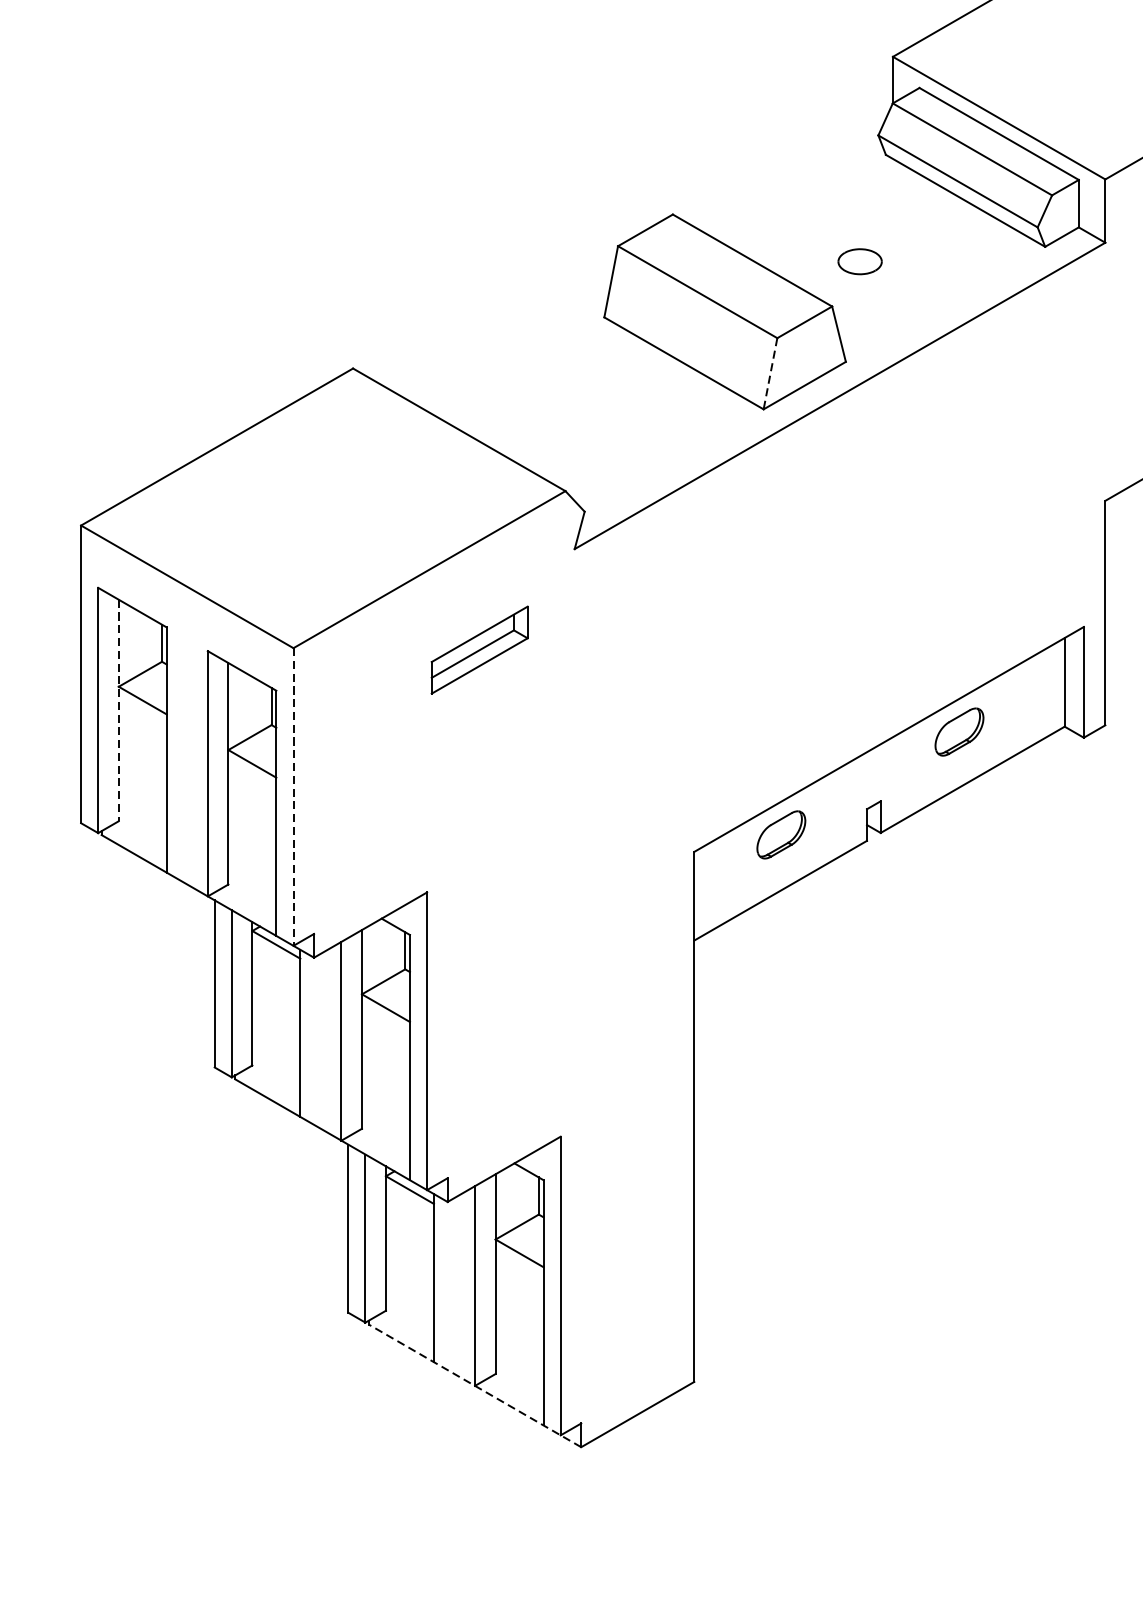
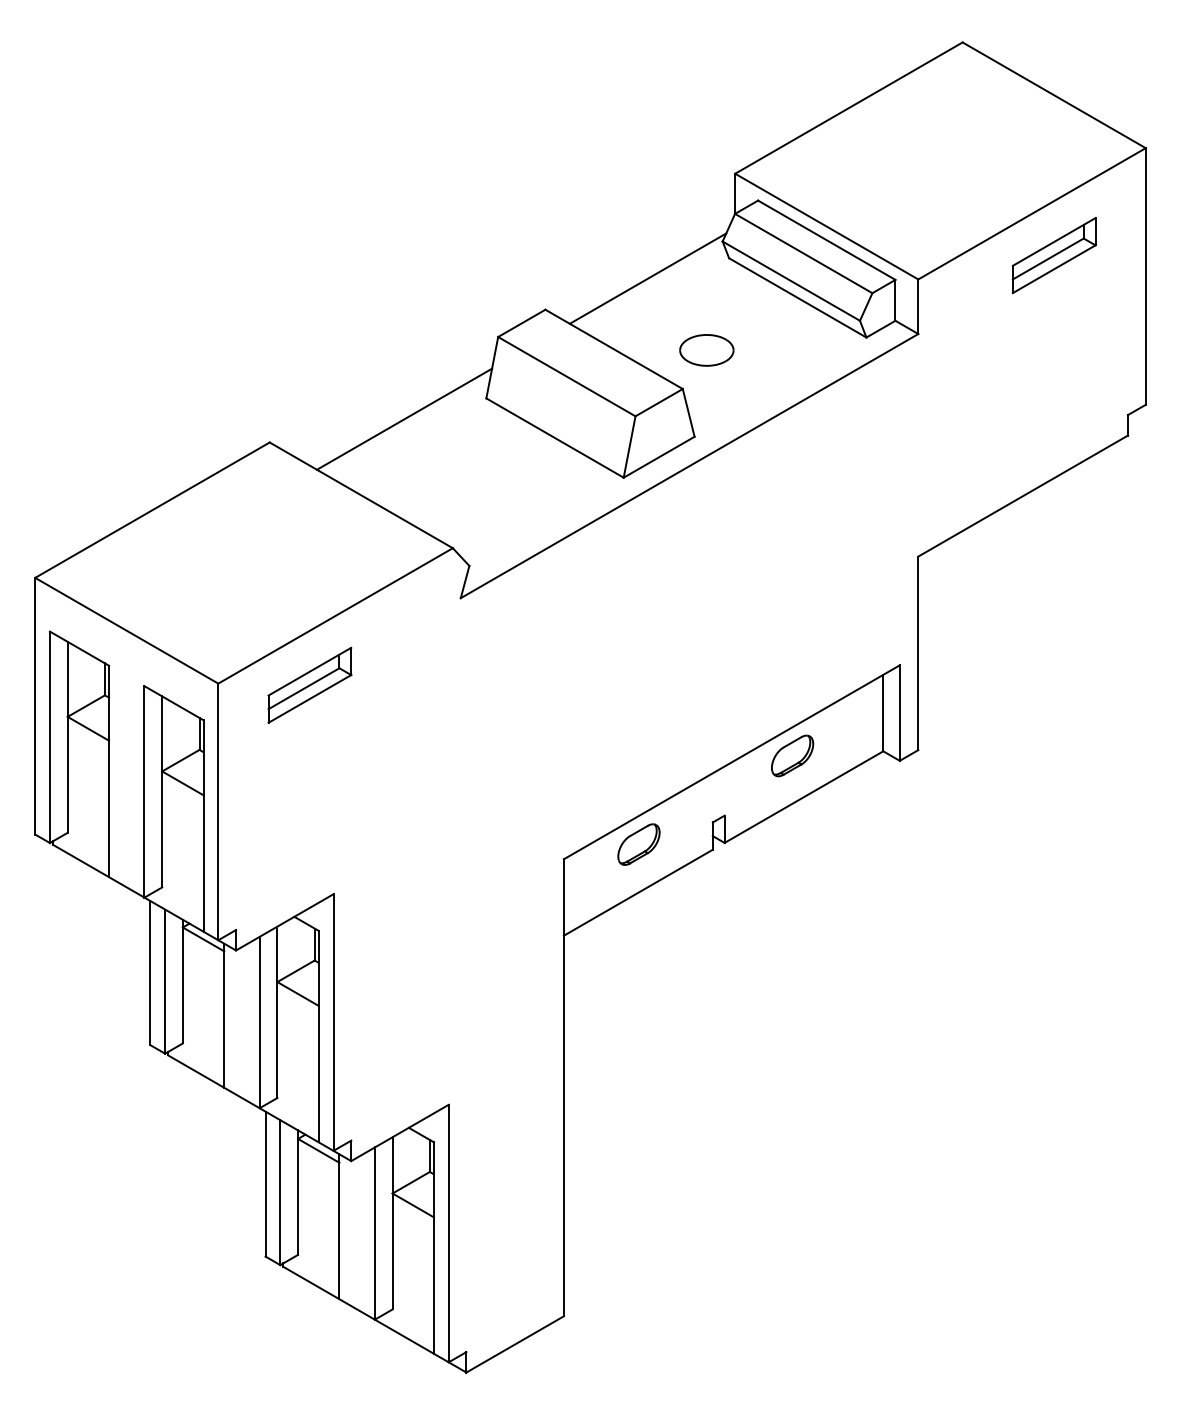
line: (791, 178) -> (647, 278), added
part: (859, 261) -> (706, 350), size x1.43
line: (509, 340) -> (404, 418), added
line: (770, 374) -> (629, 447), dashed -> solid
part: (479, 649) -> (309, 684), moved
line: (118, 710) -> (67, 737), dashed -> solid
line: (293, 797) -> (218, 812), dashed -> solid
line: (474, 1385) -> (374, 1319), dashed -> solid

